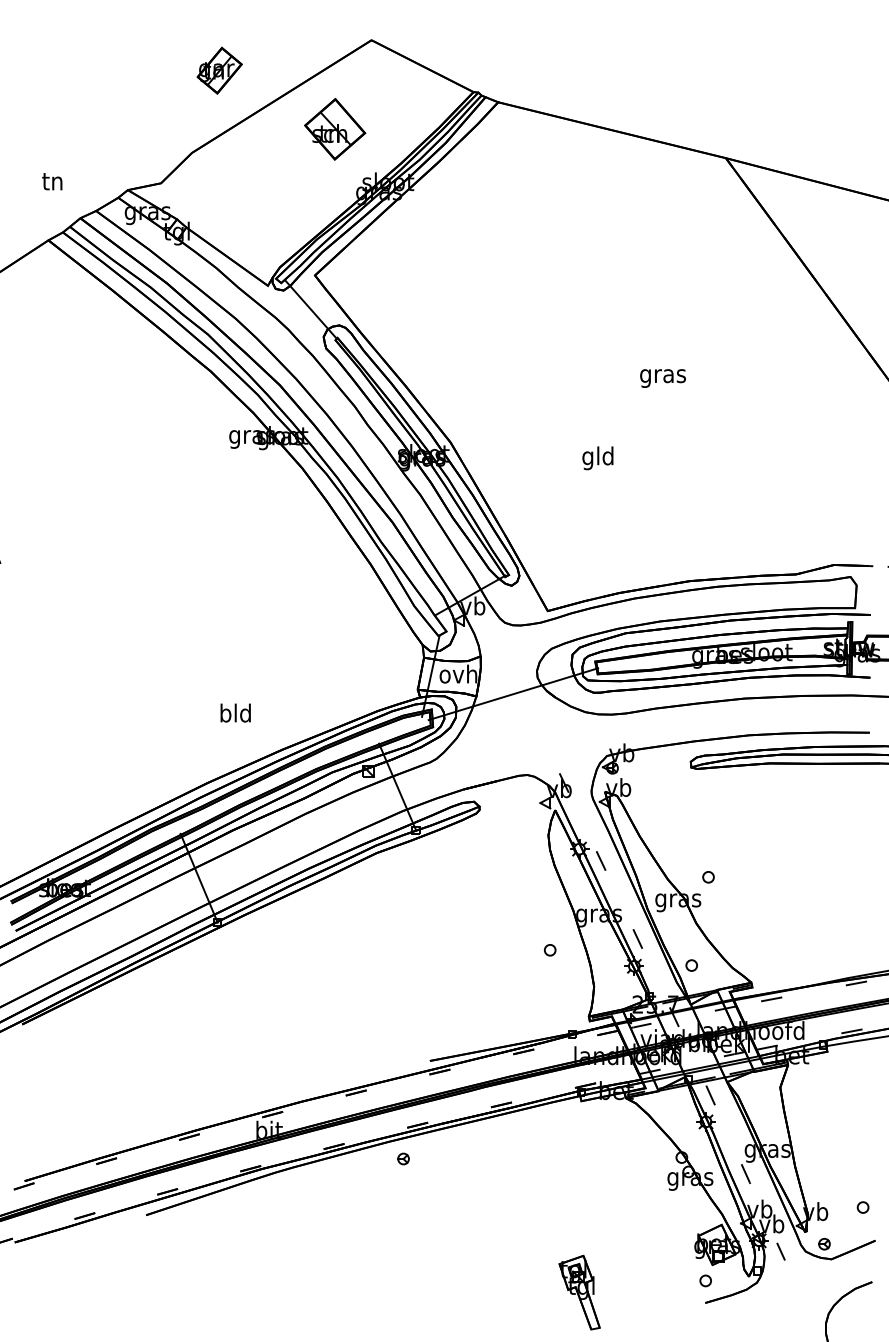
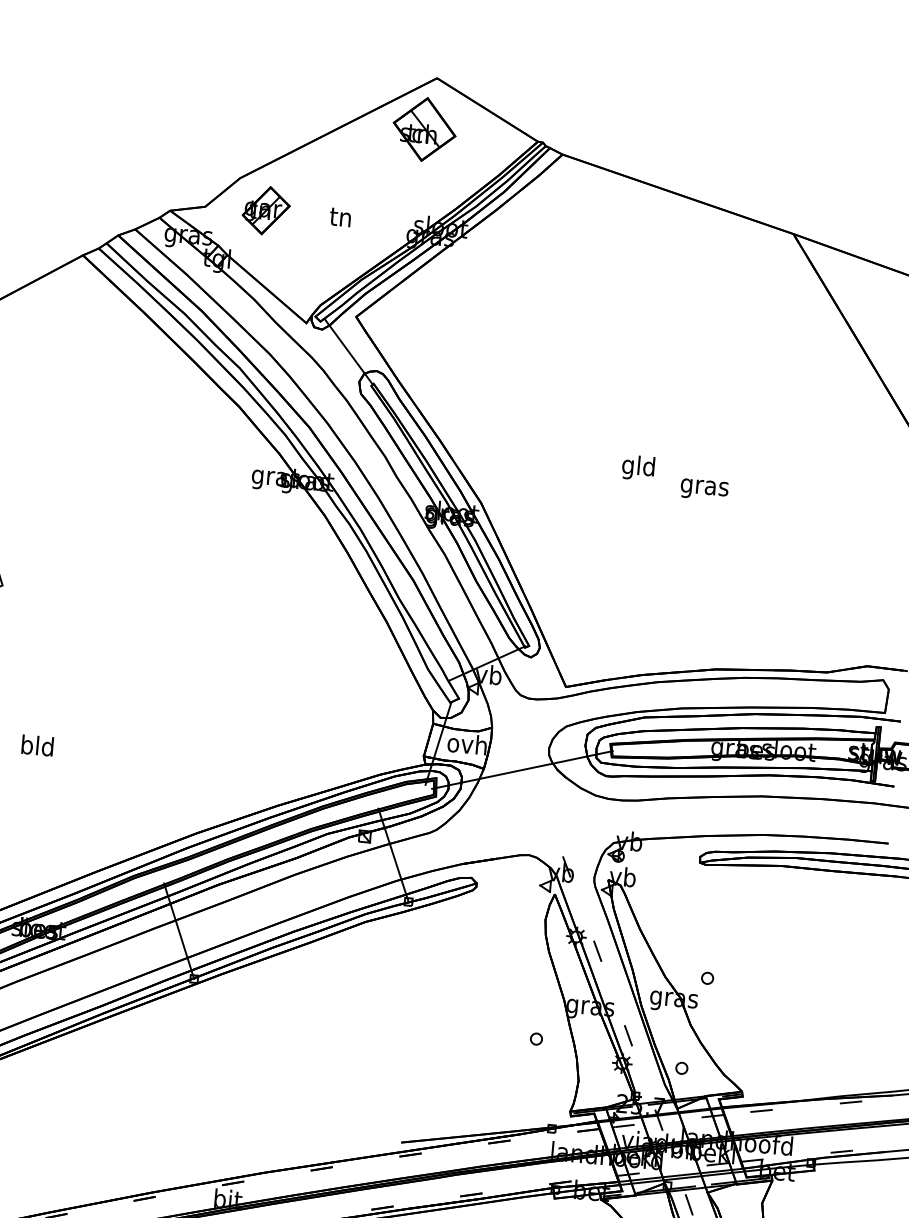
part: (219, 70) -> (266, 210), moved
part: (335, 129) -> (425, 129), moved
text: (52, 181) -> (340, 217), moved
text: (662, 378) -> (703, 489), moved
text: (597, 458) -> (637, 468), moved
text: (235, 712) -> (37, 745), moved

